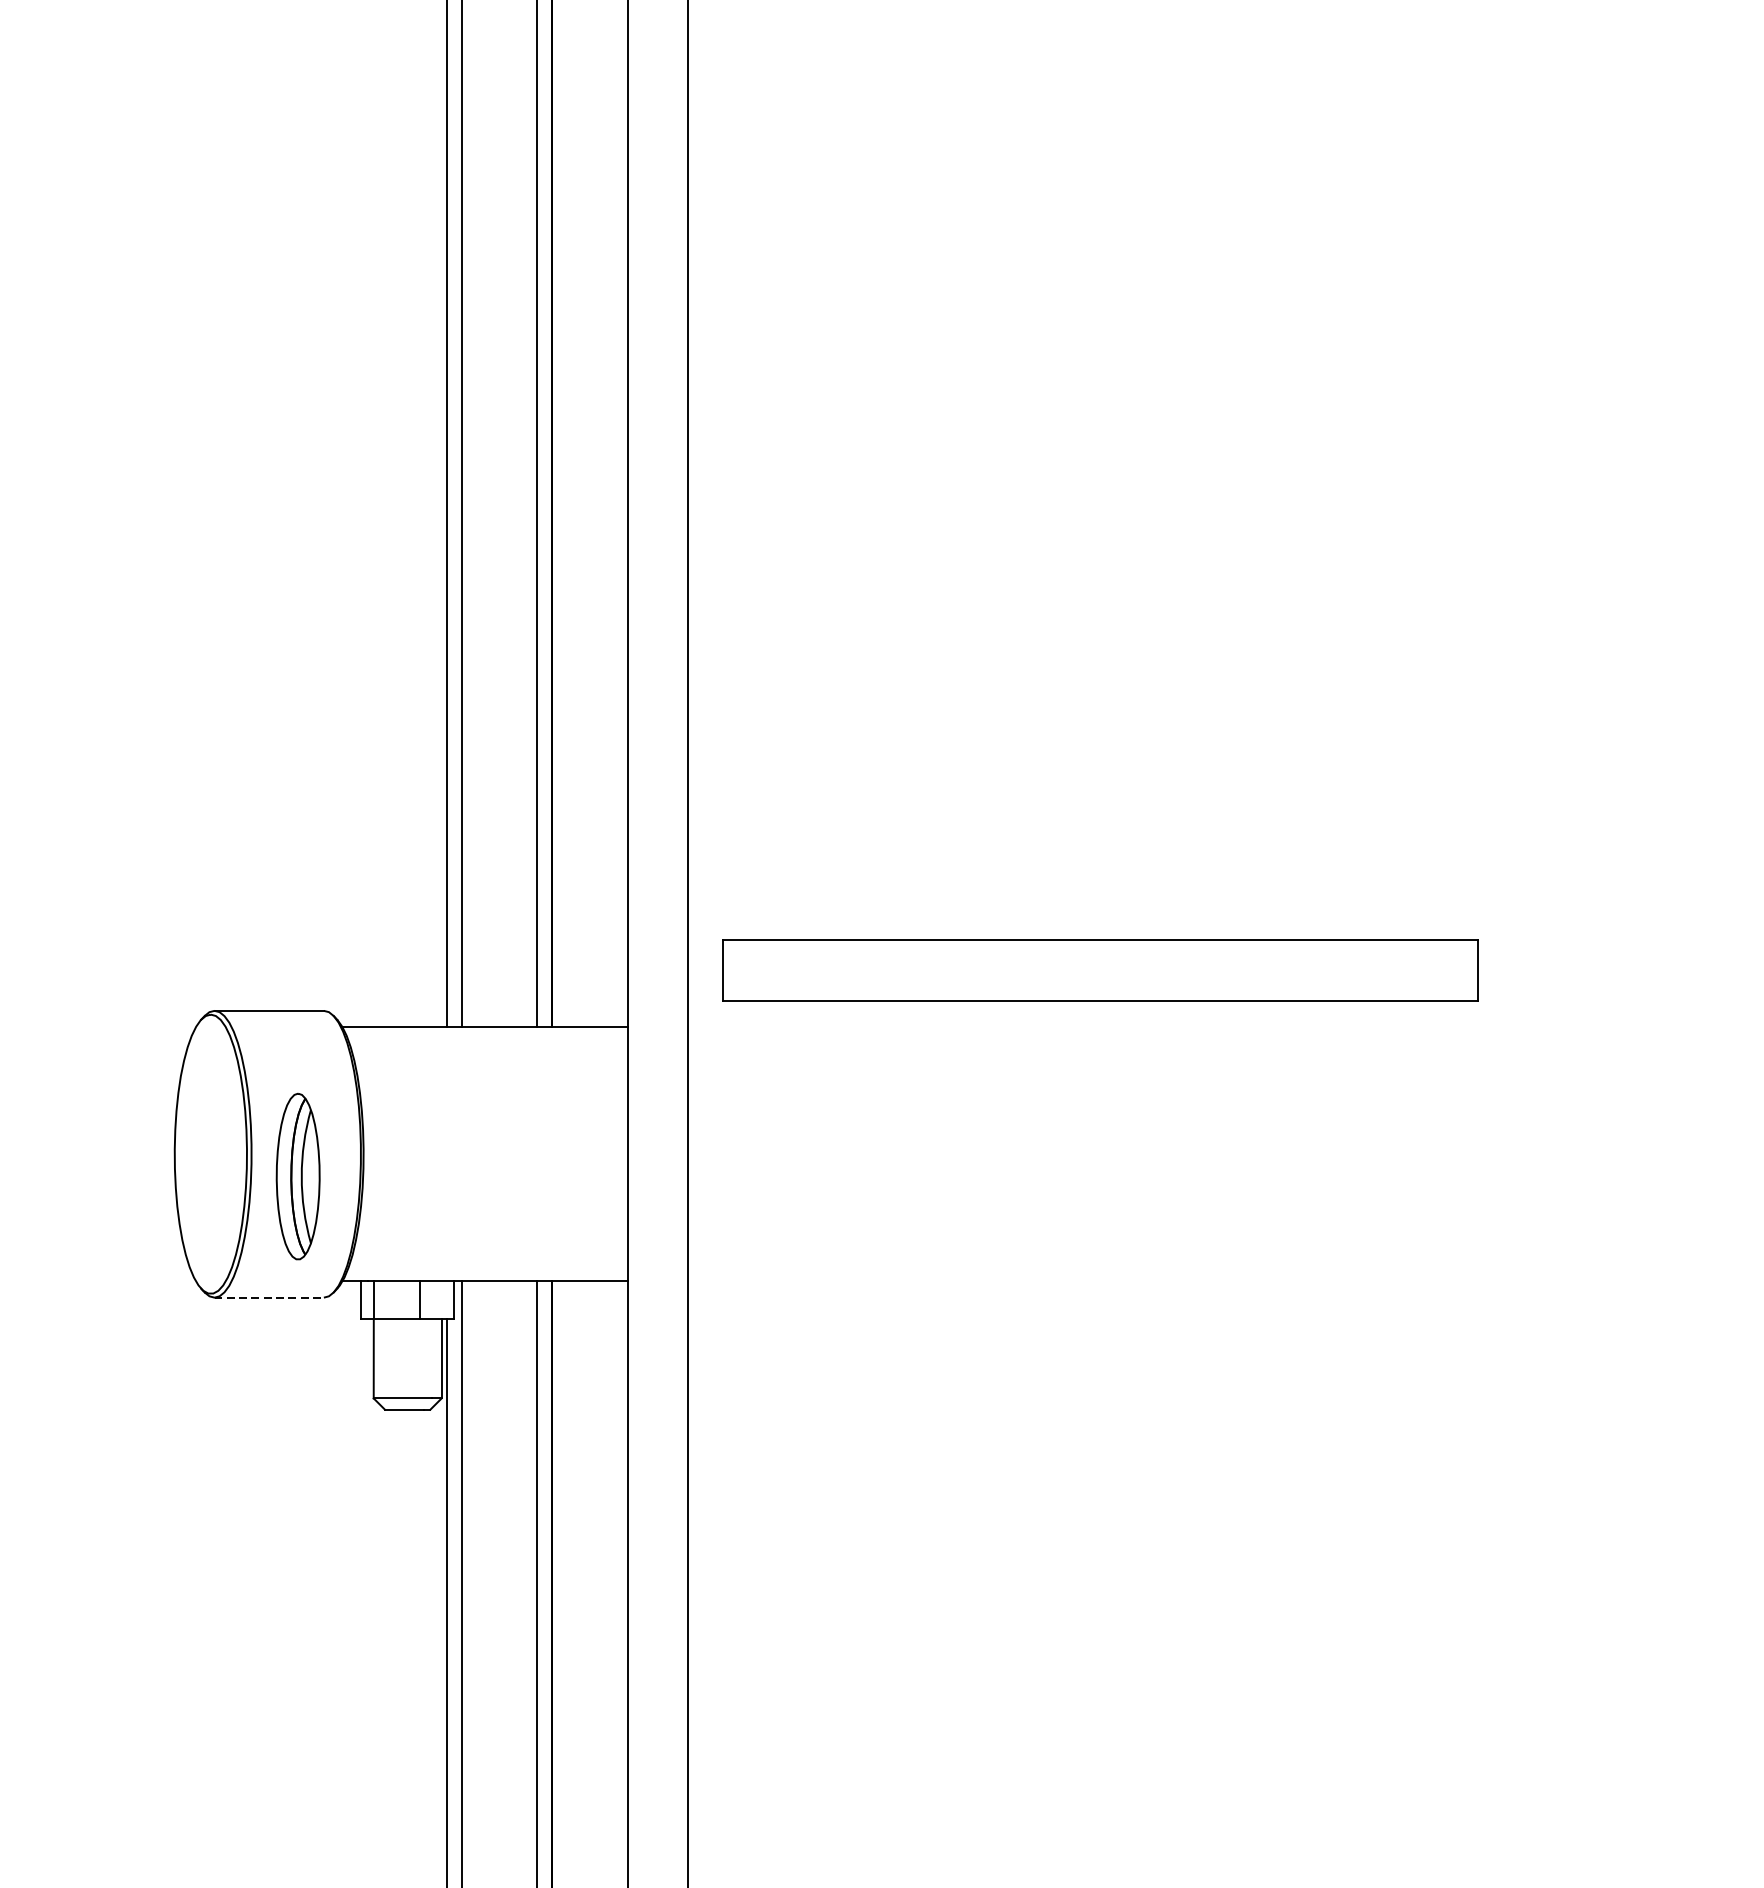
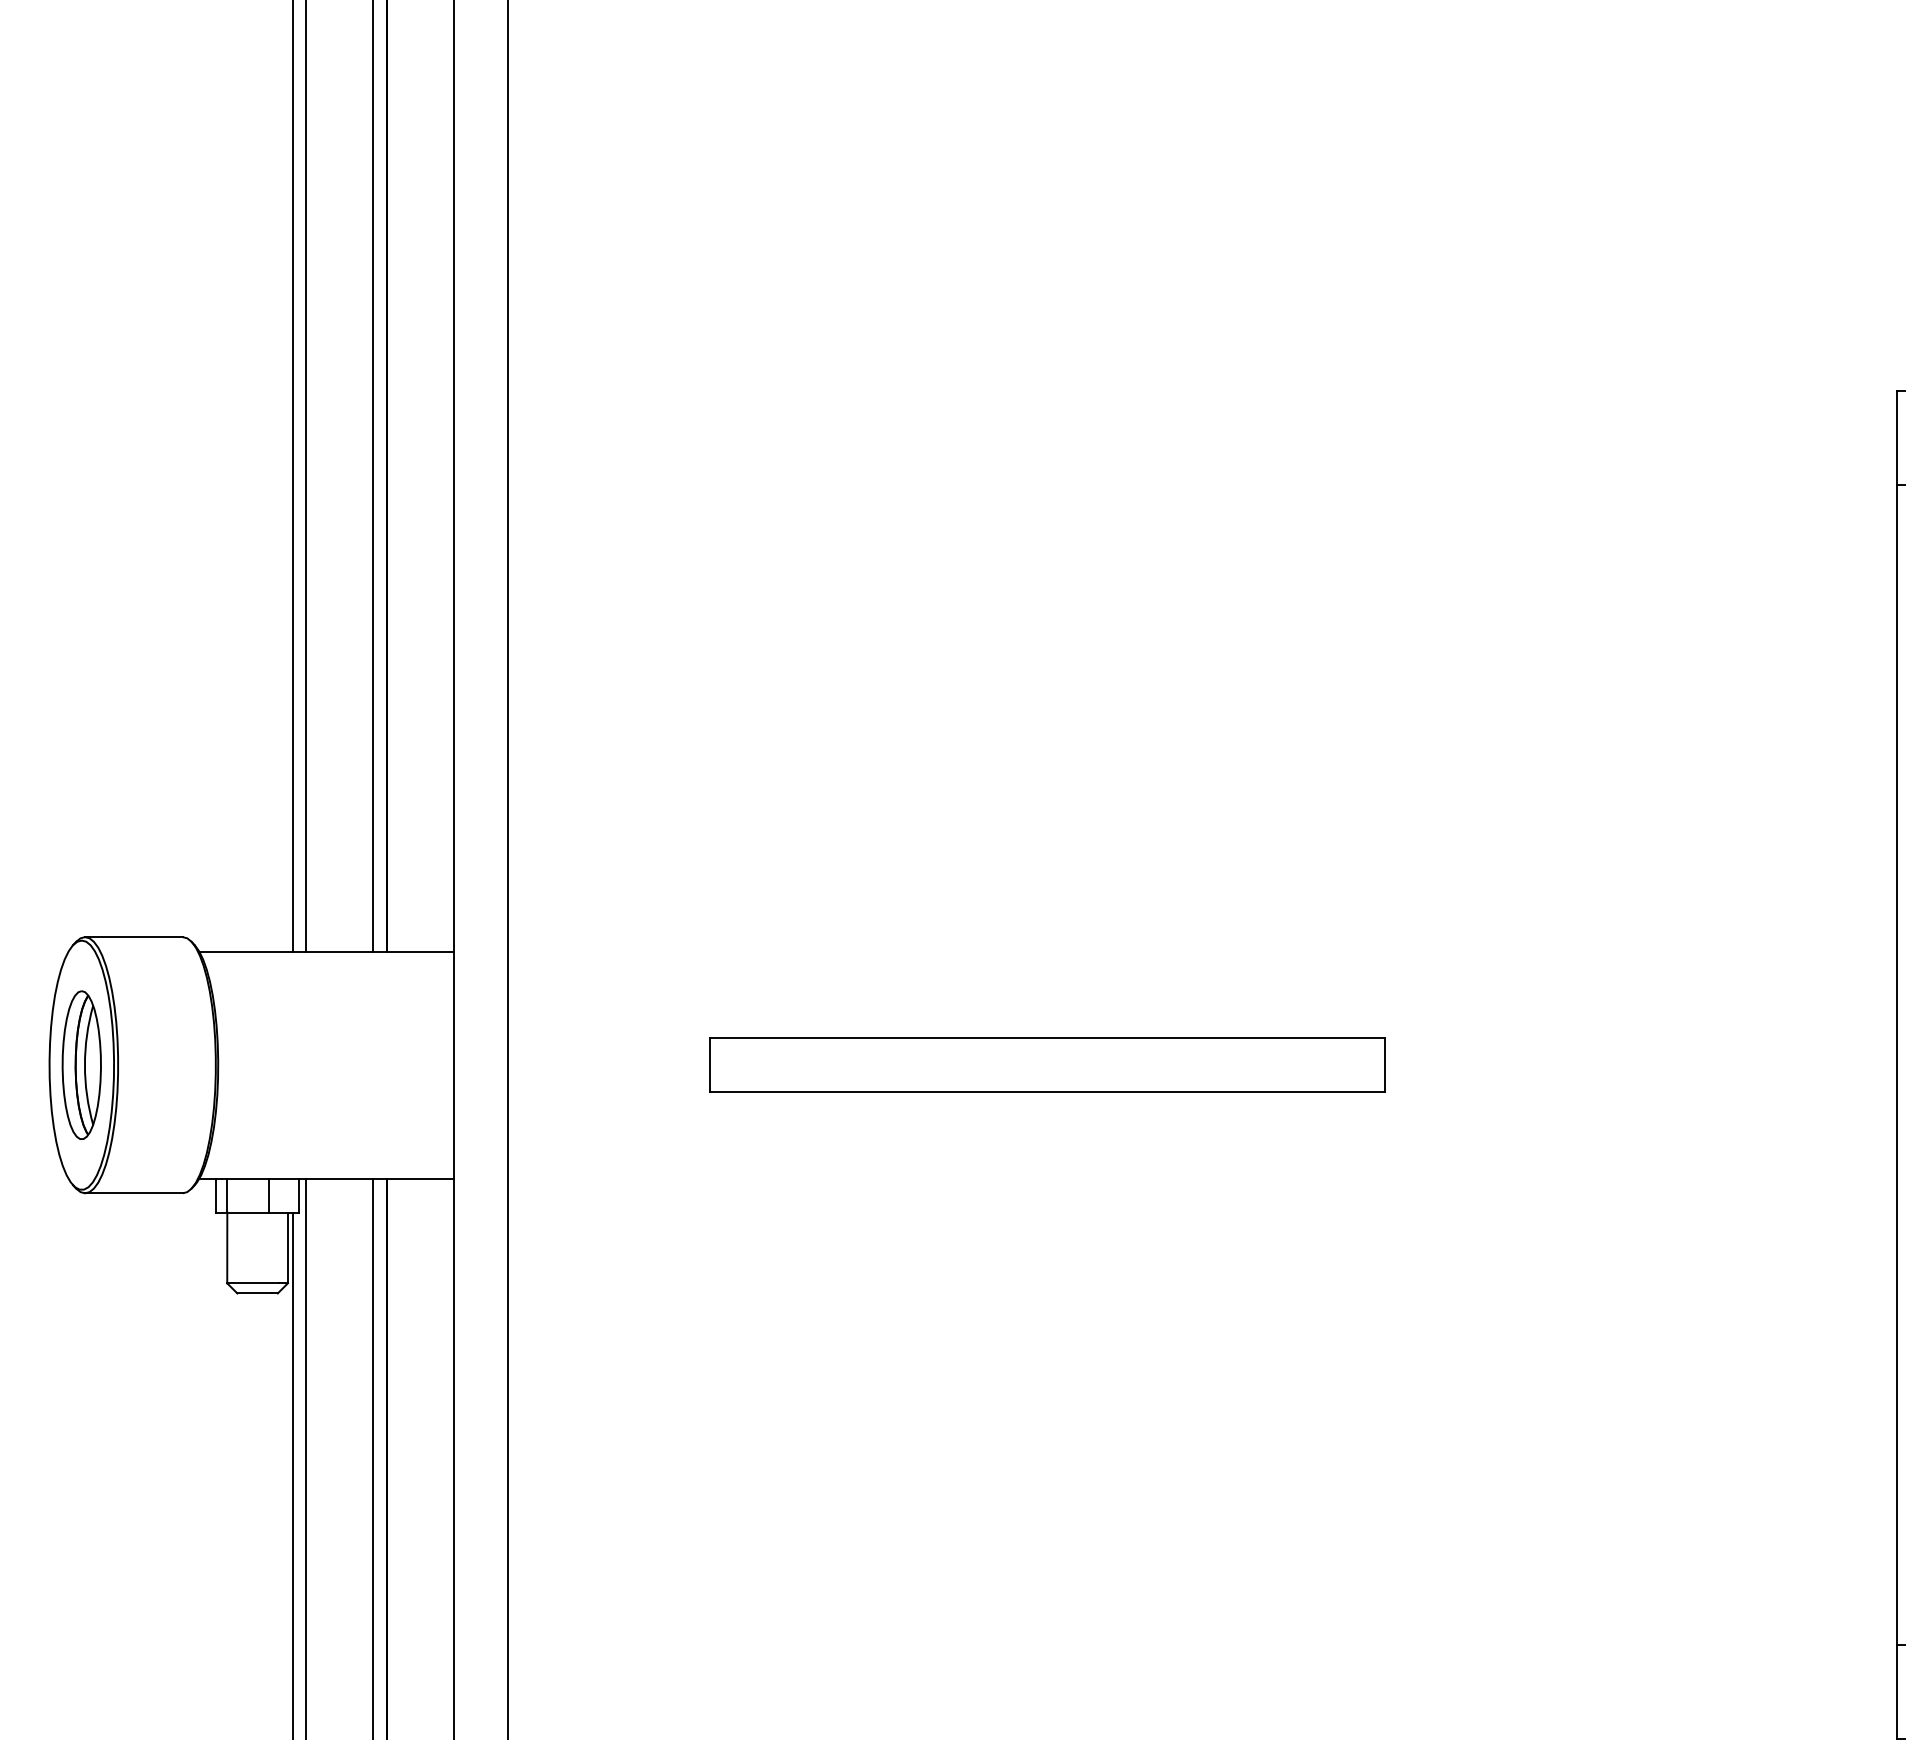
part: (1100, 969) -> (1047, 1064), moved
part: (297, 1175) -> (81, 1064), moved
line: (268, 1297) -> (133, 1193), dashed -> solid

